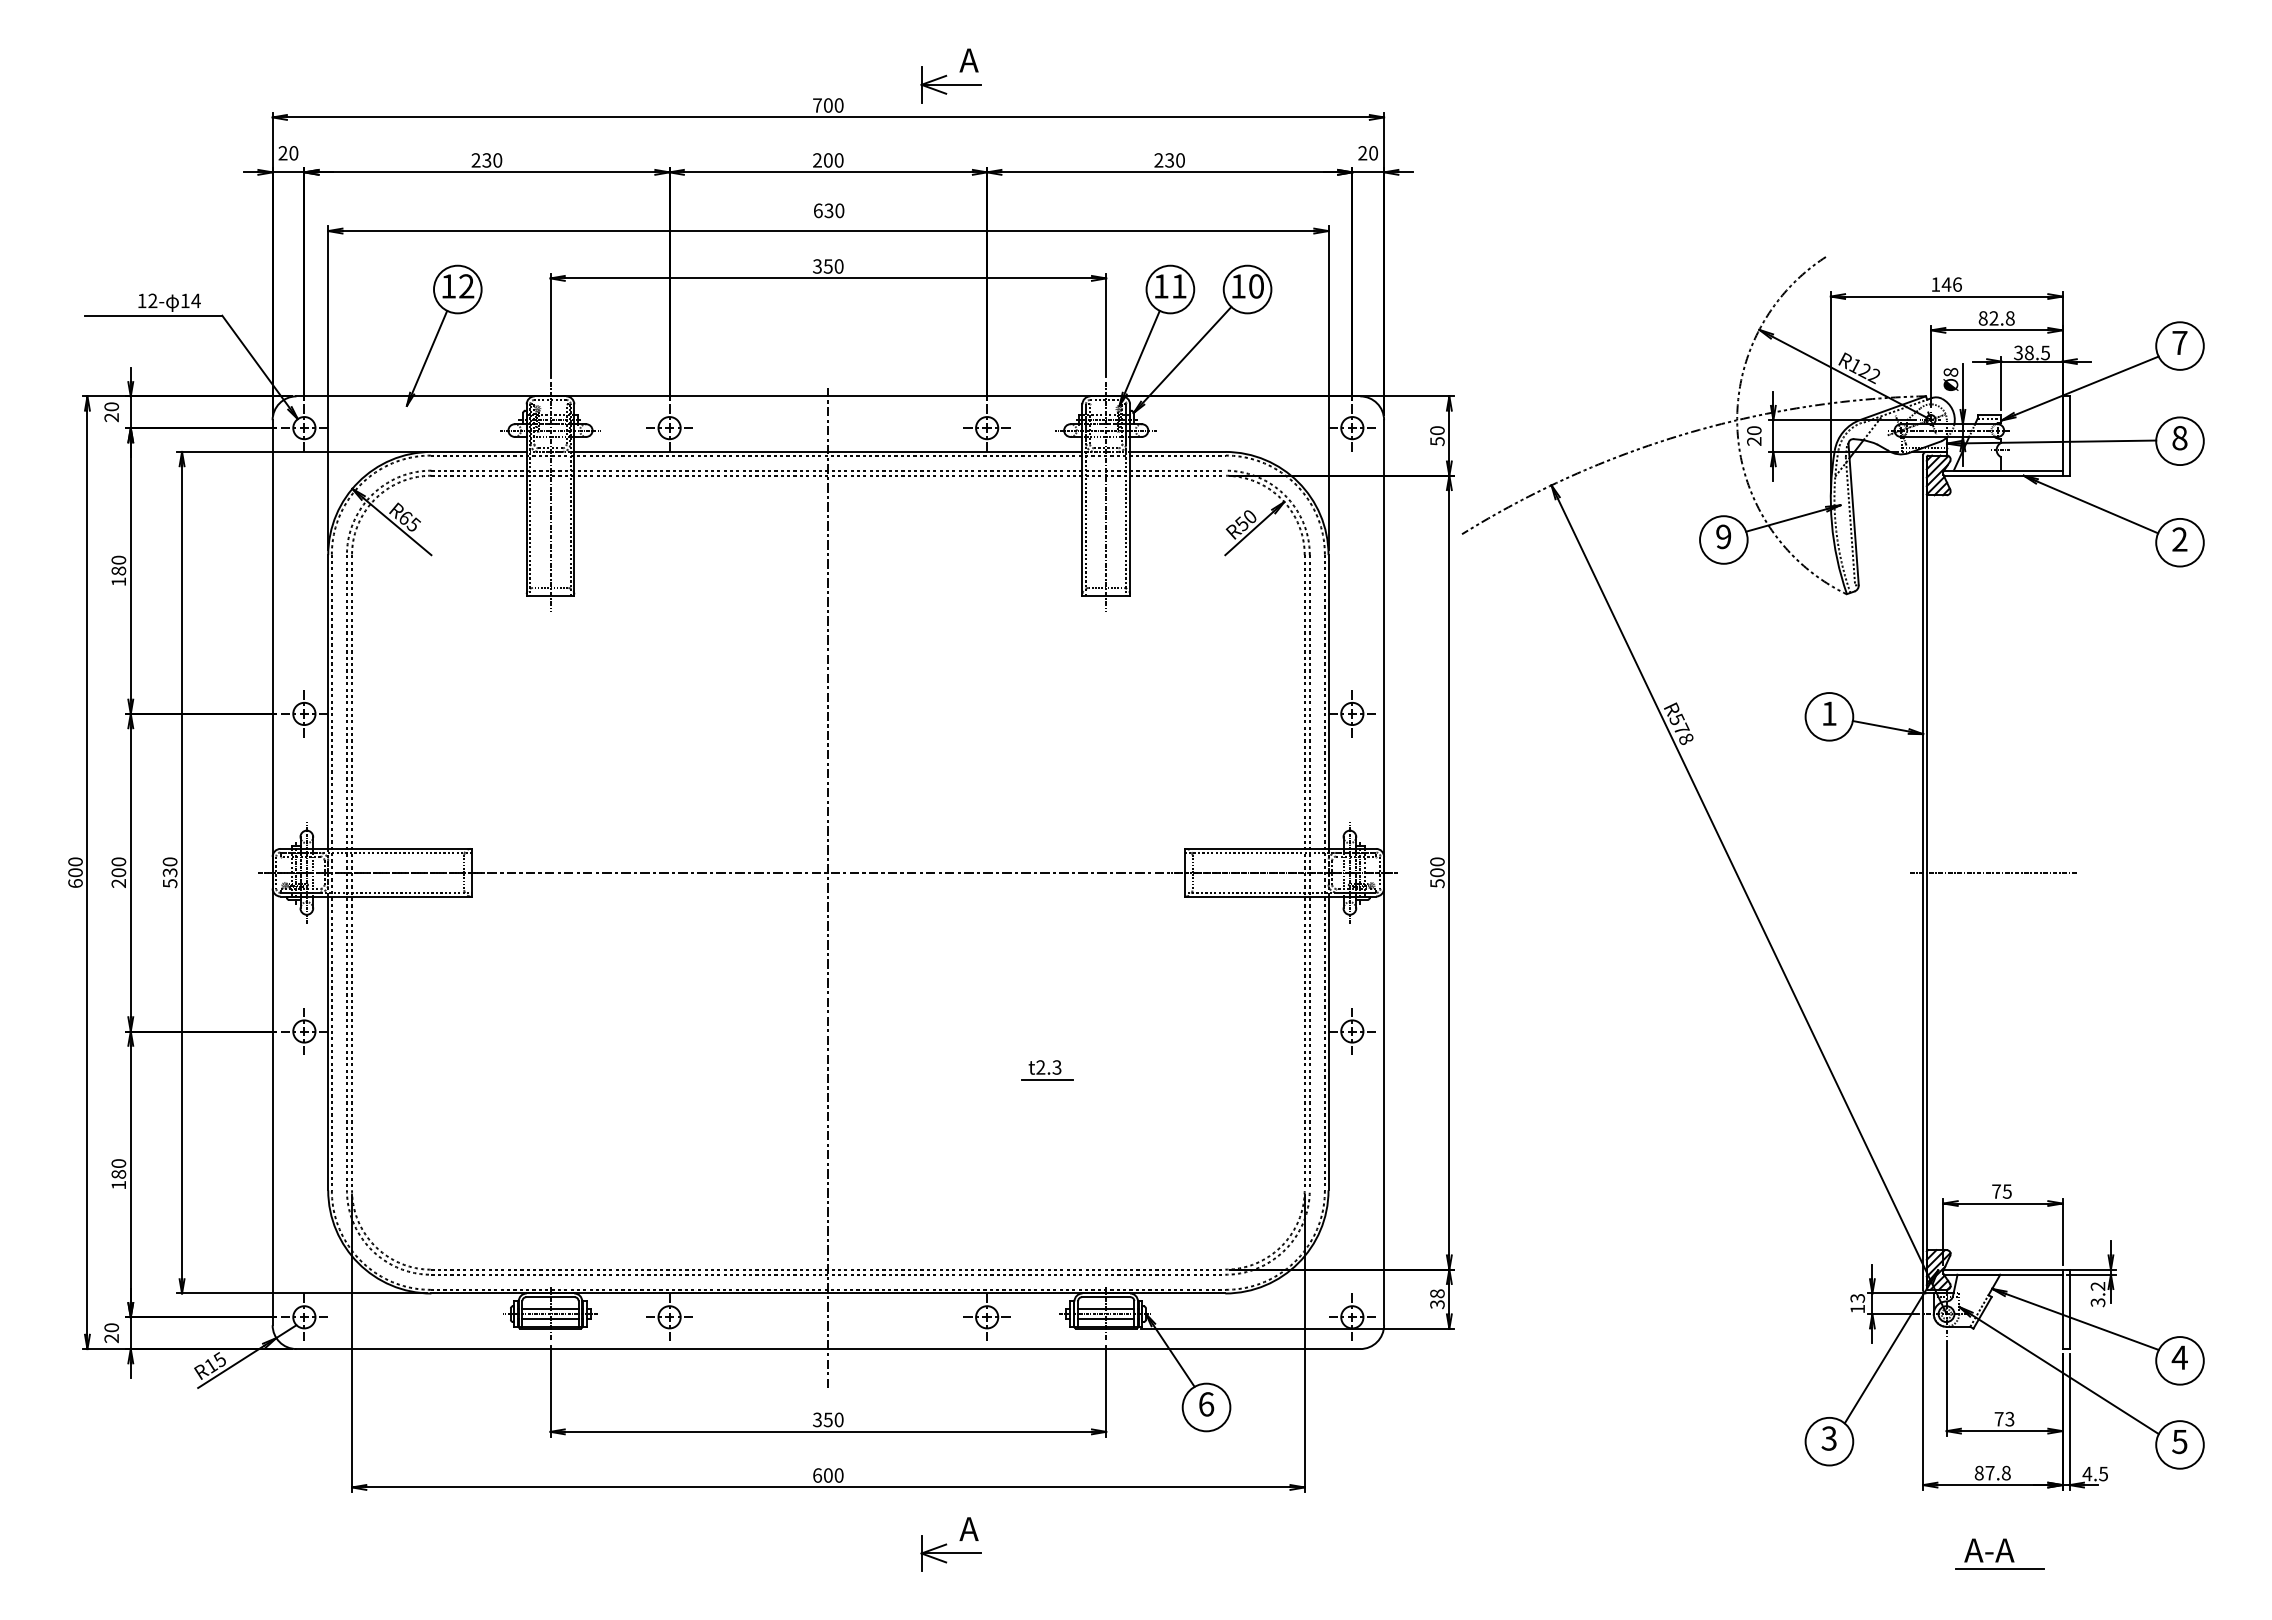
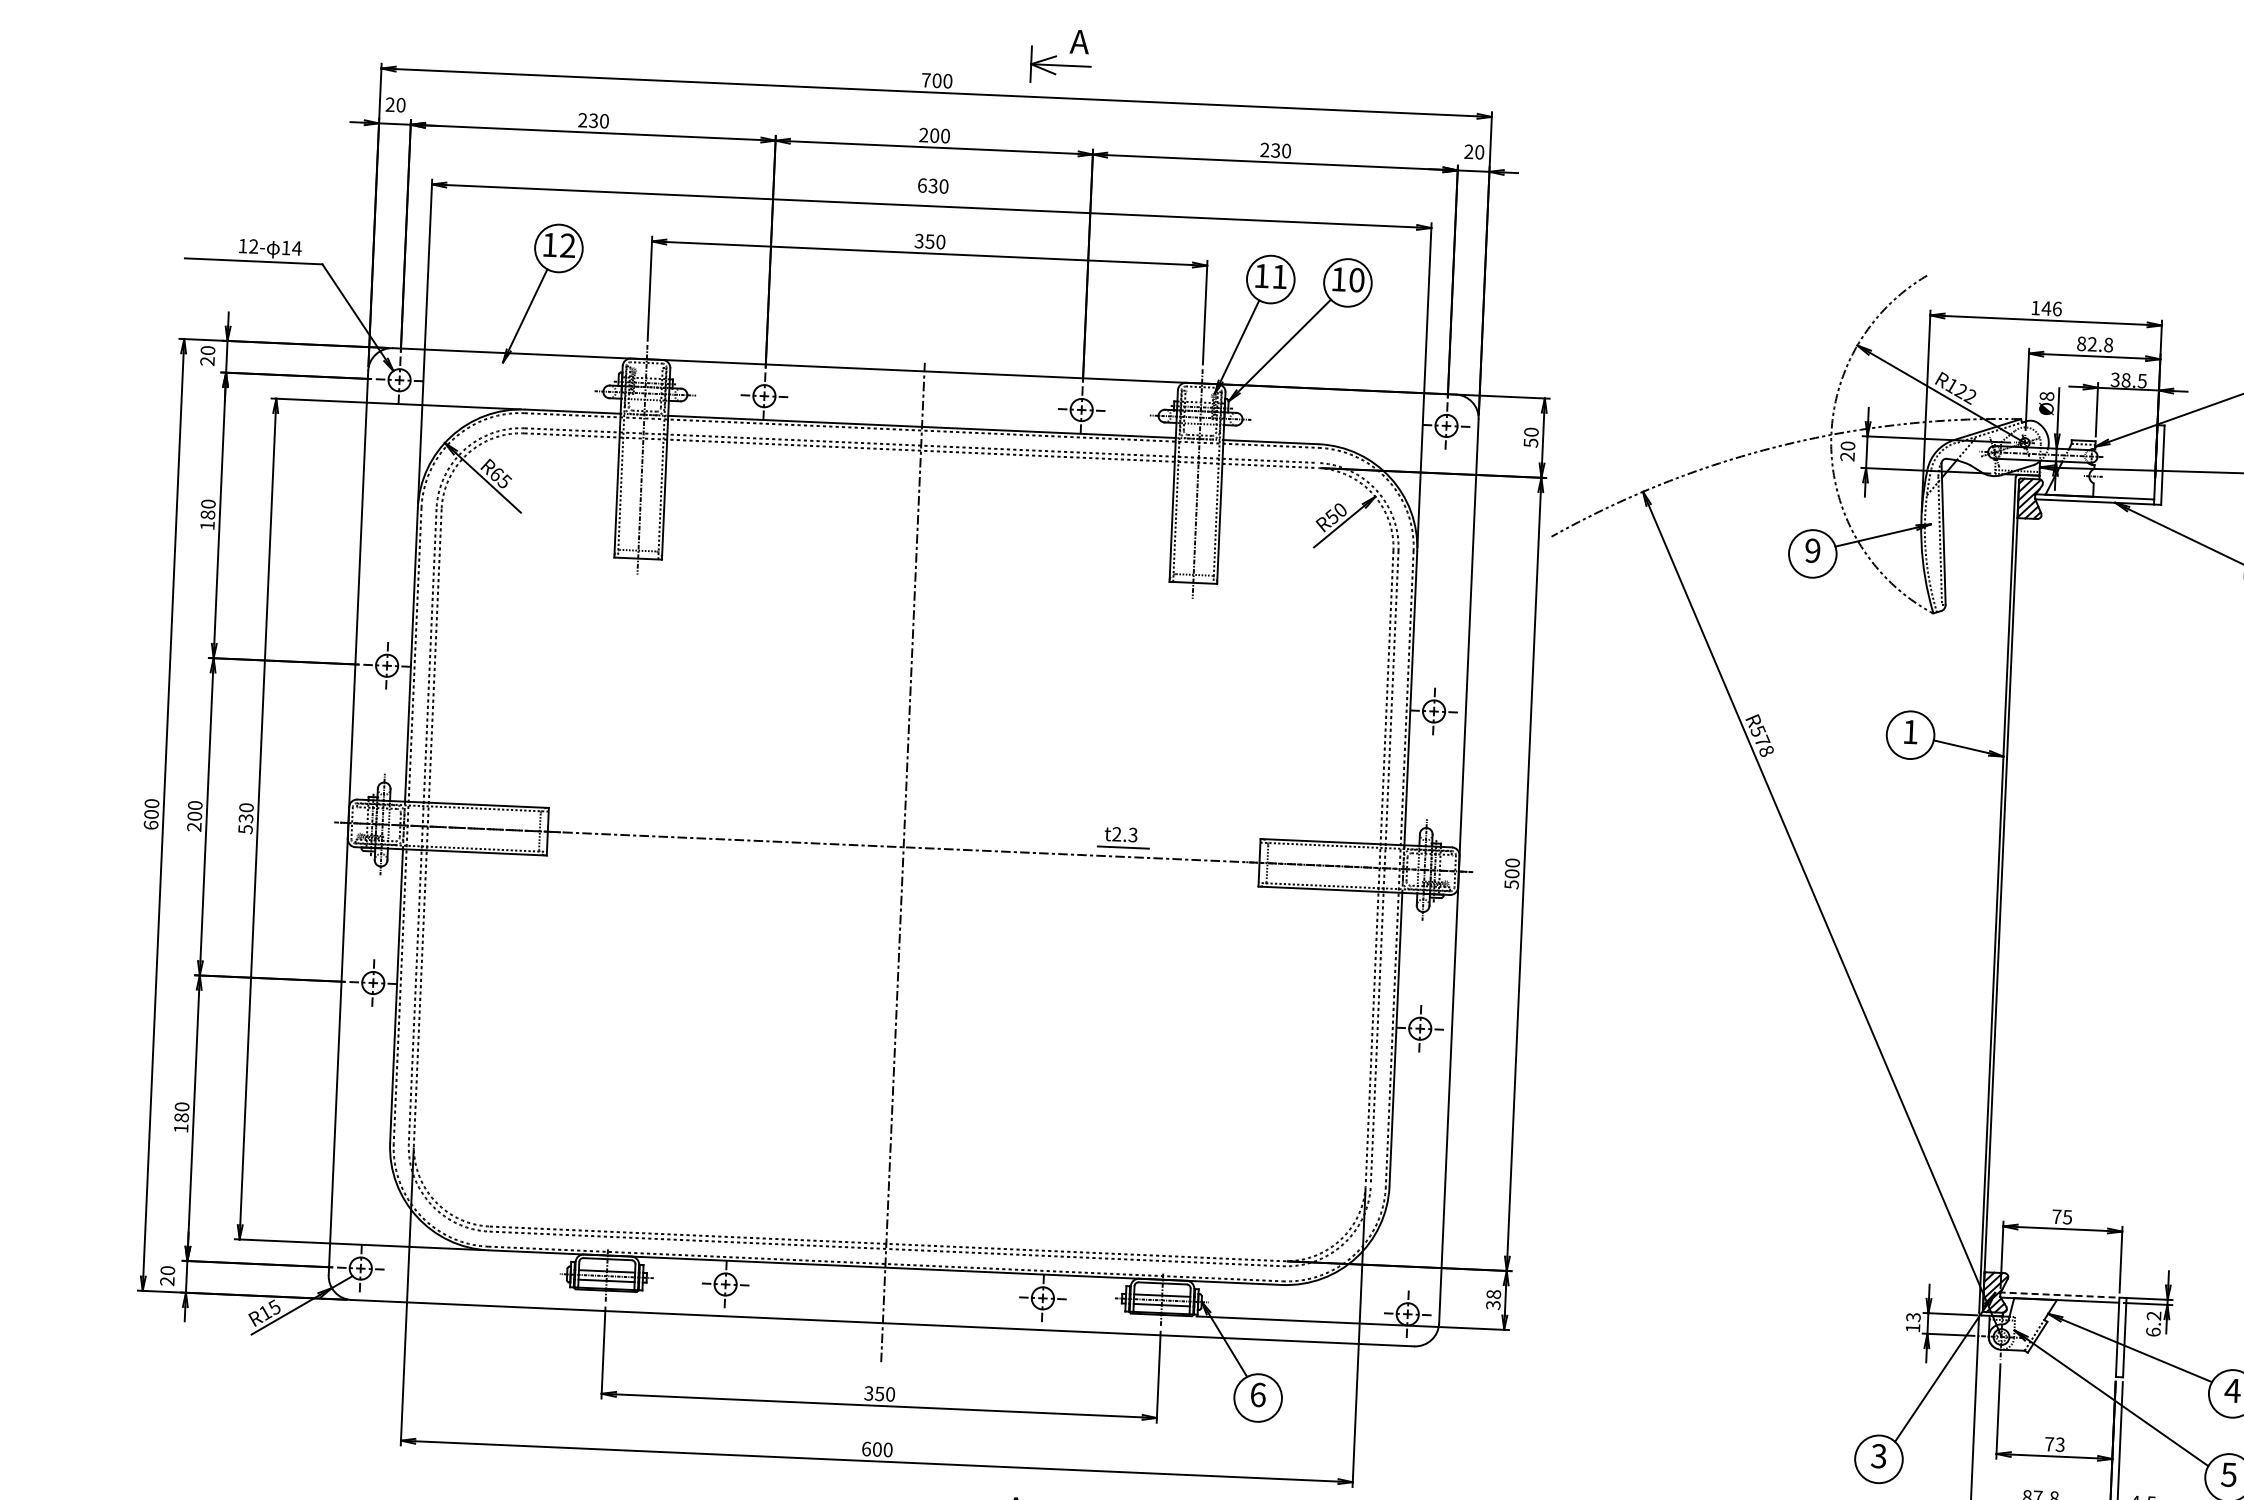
line: (1992, 872) -> (2066, 897), removed
part: (1047, 1070) -> (1123, 837), moved
line: (2006, 1269) -> (2063, 1295), solid -> dashed
text: (2097, 1302) -> (2152, 1332), 3.2 -> 6.2

